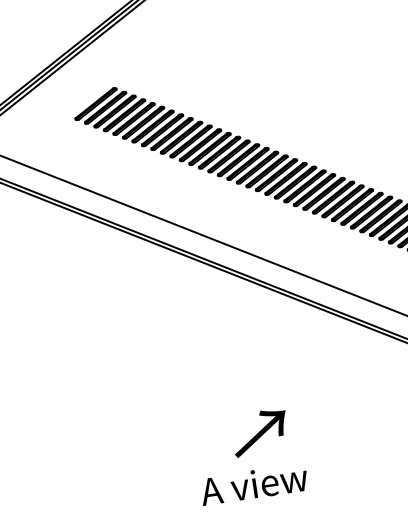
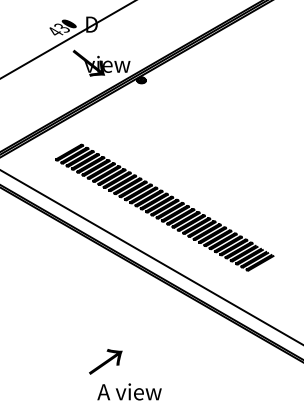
text: (259, 432) -> (105, 361), moved

